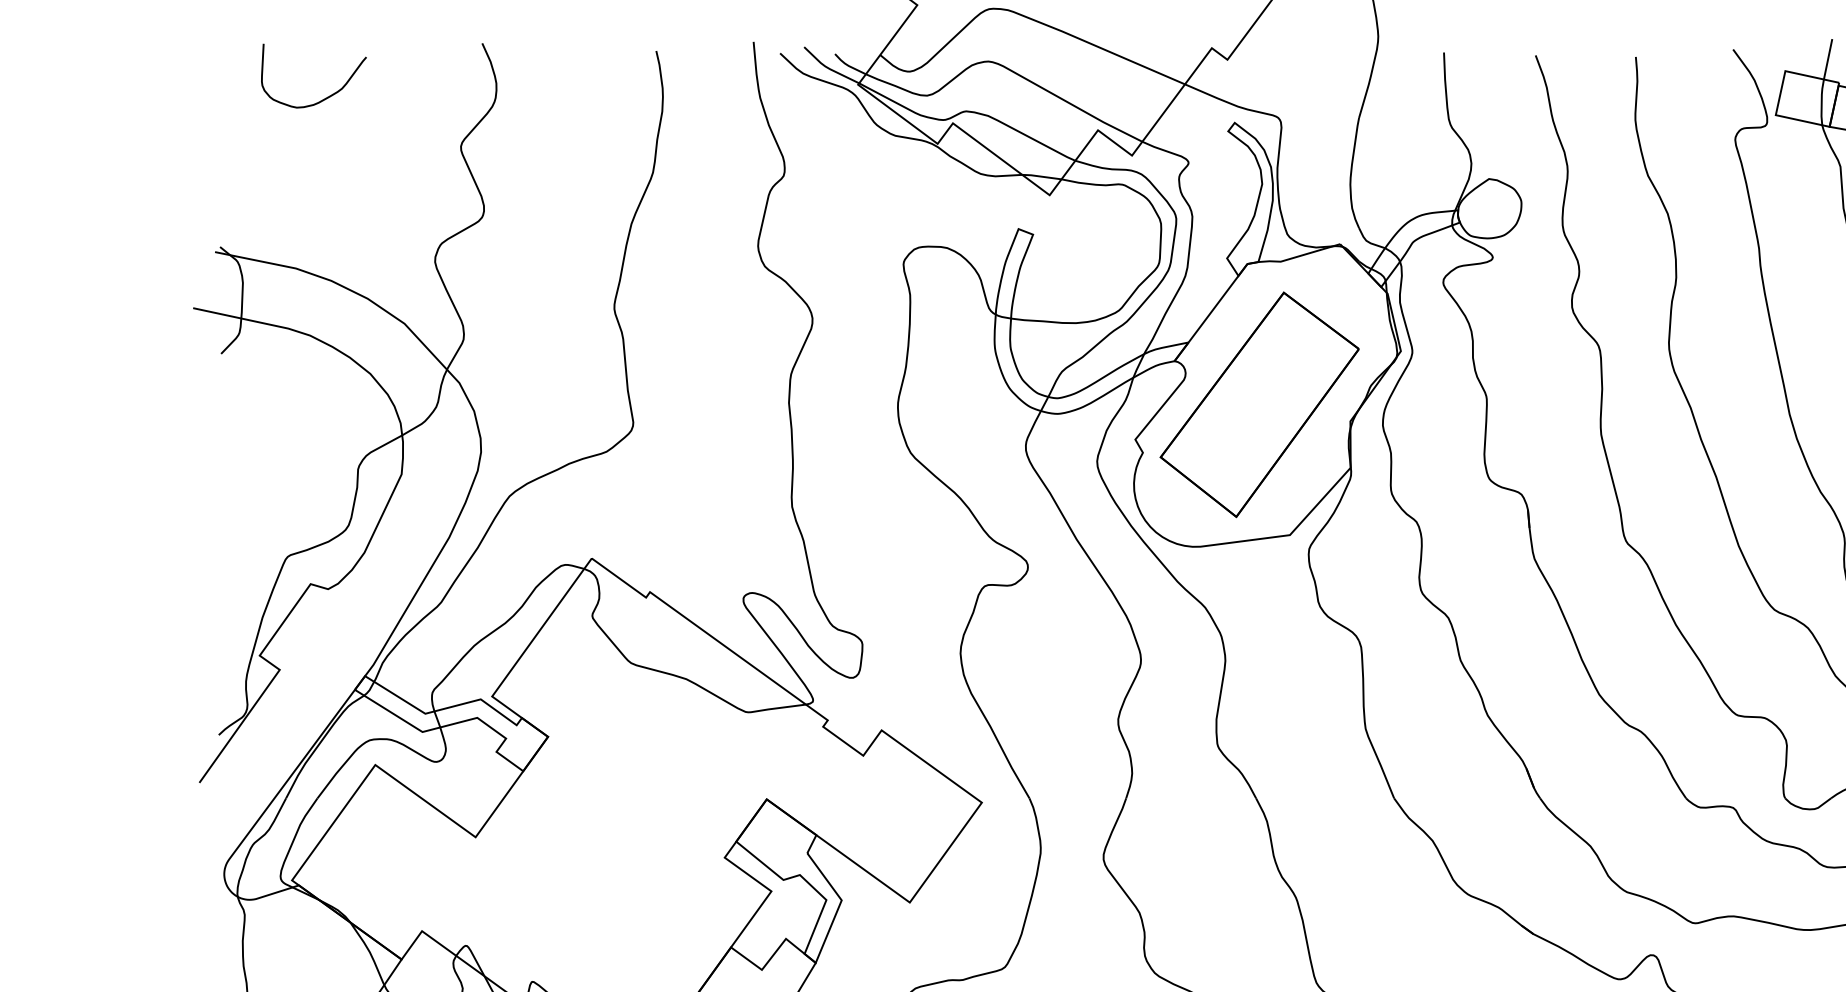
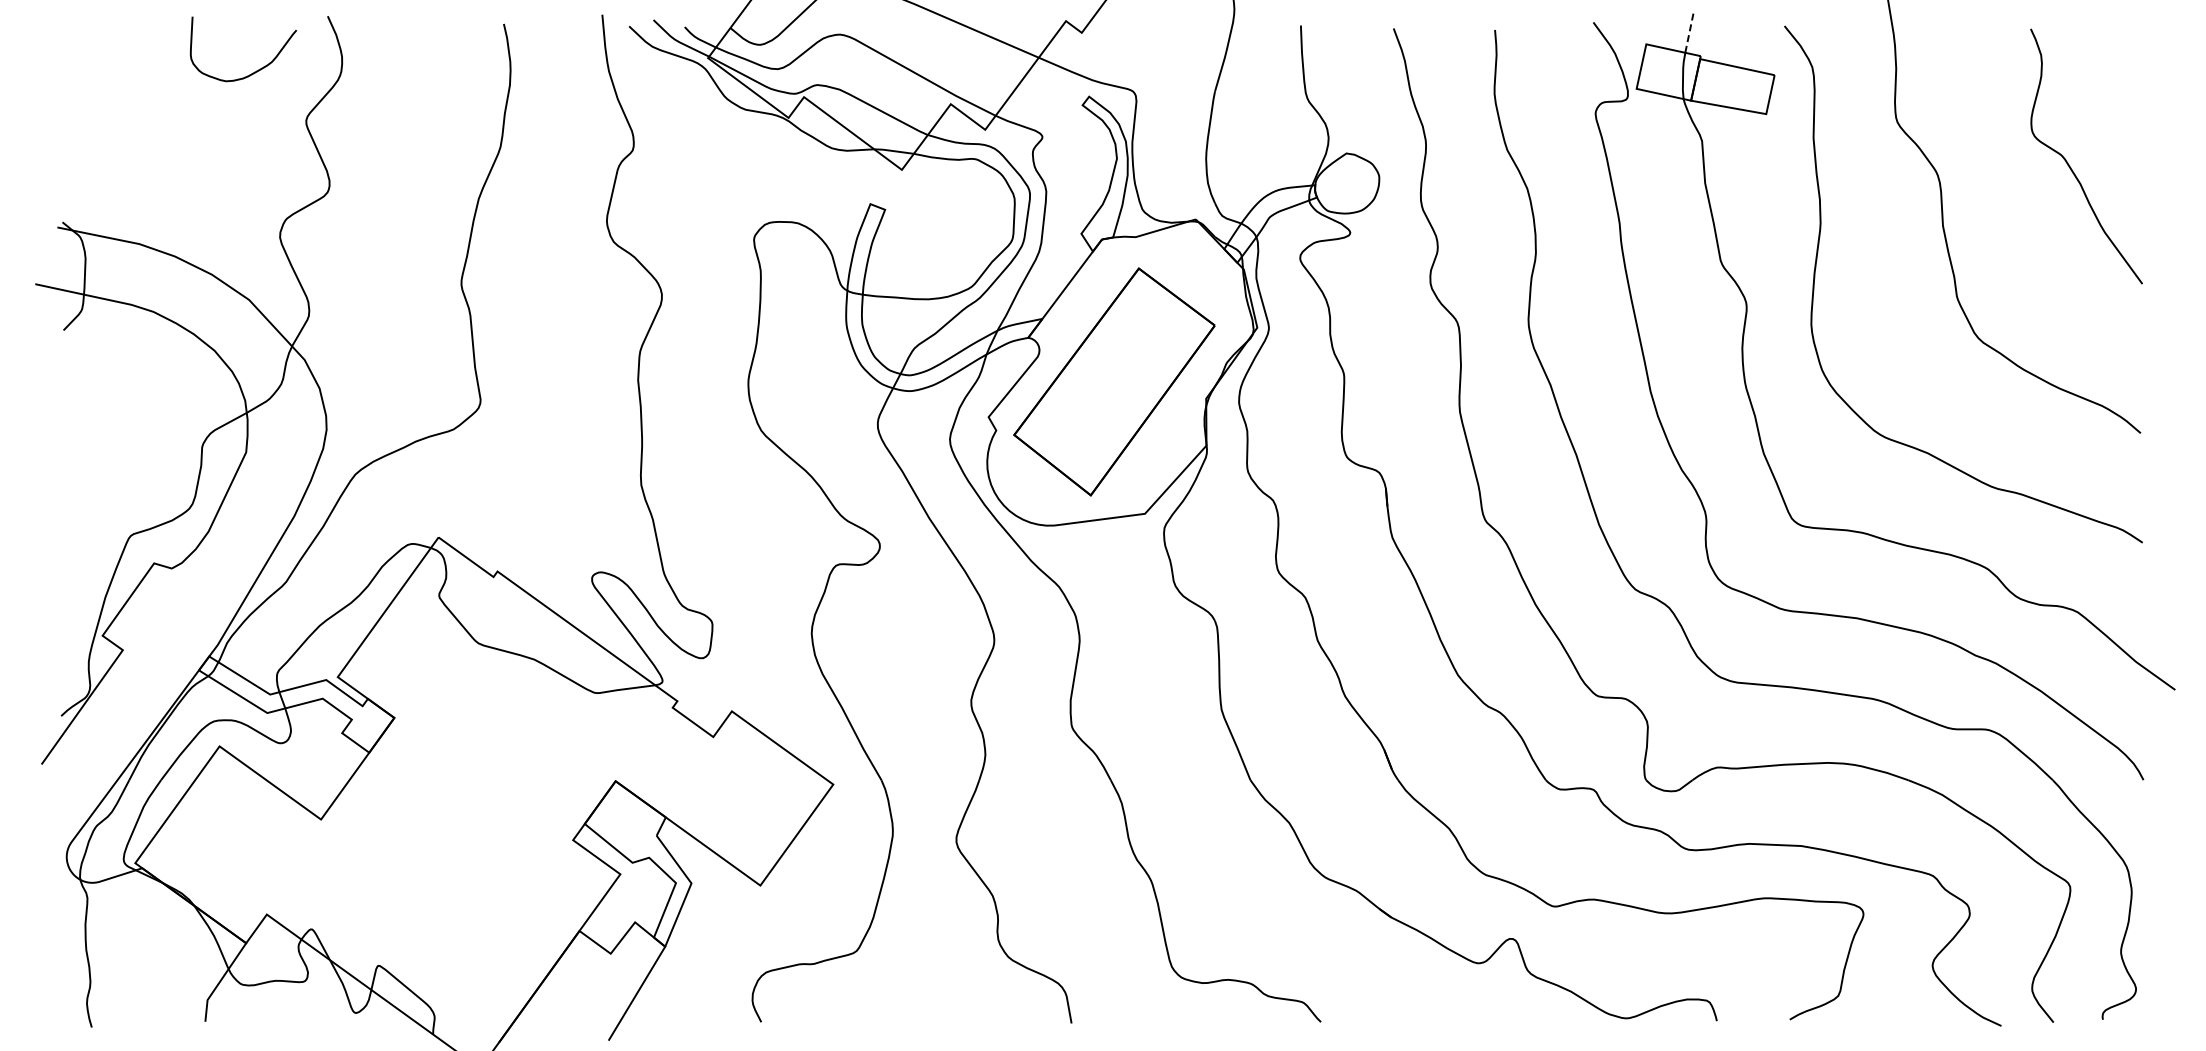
line: (1828, 59) -> (1689, 32), solid -> dashed
curve: (324, 97) -> (254, 71), moved

